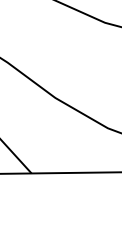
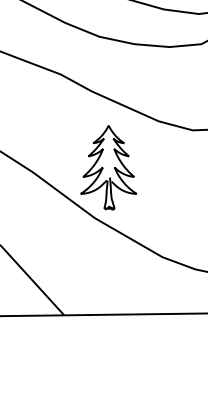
part: (65, 58) -> (108, 167), added

